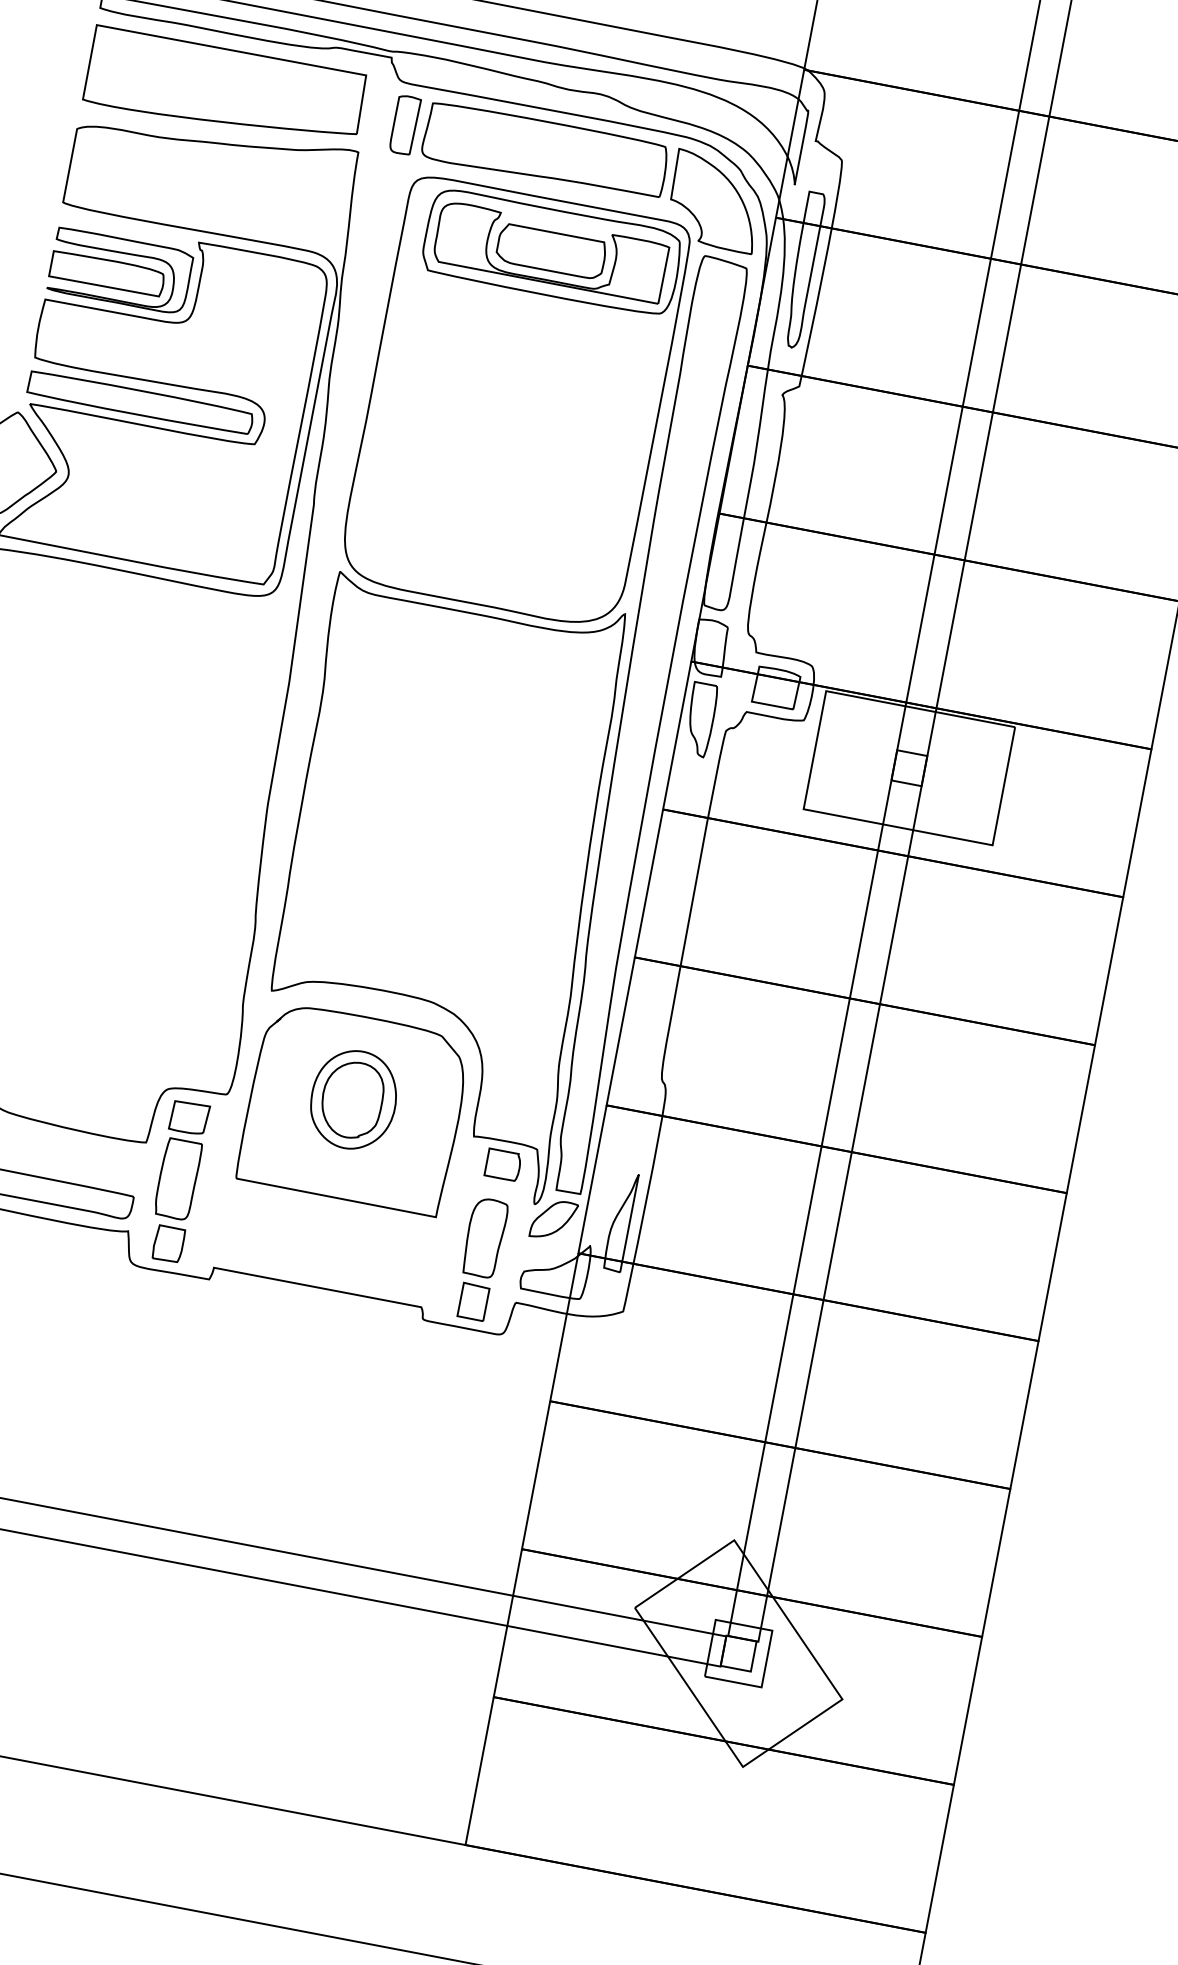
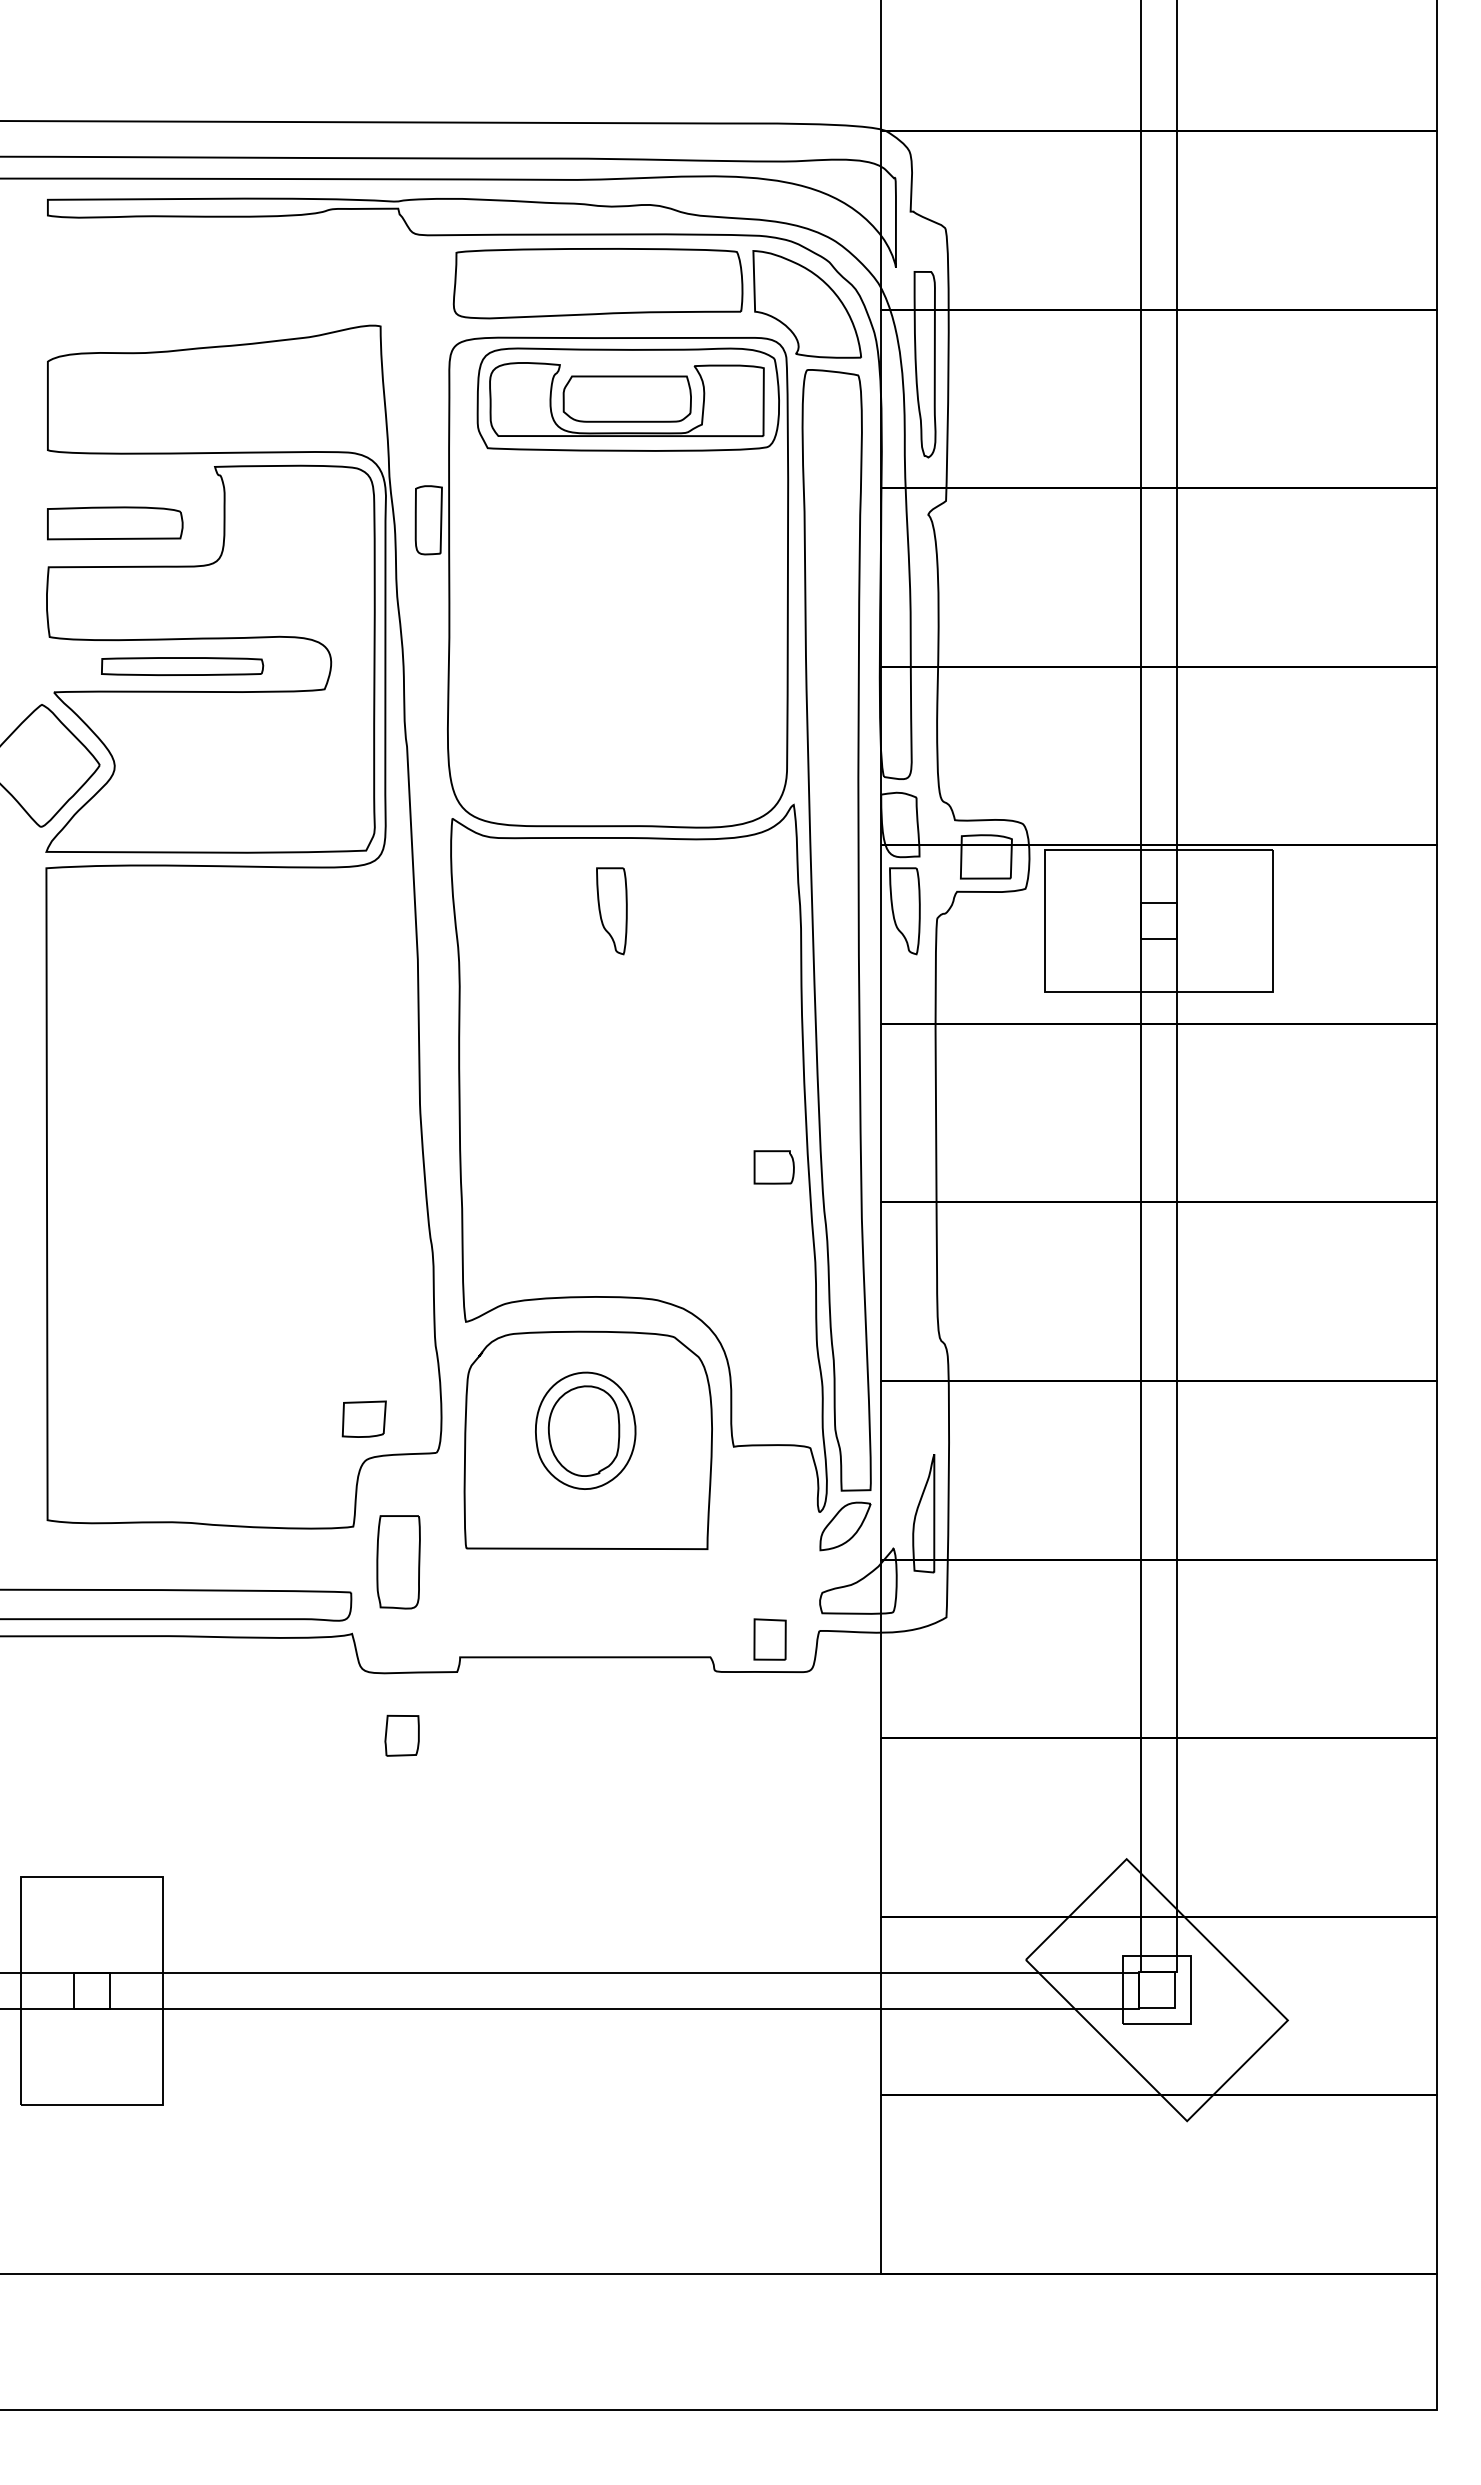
part: (224, 88) -> (210, 281), removed
part: (404, 125) -> (428, 520), moved
part: (123, 253) -> (129, 496), removed
part: (140, 402) -> (182, 666), size x0.6
part: (457, 673) -> (611, 911), added
part: (188, 1117) -> (363, 1418), moved
part: (502, 1164) -> (773, 1167), moved
part: (484, 1237) -> (768, 1562), removed
part: (168, 1243) -> (401, 1735), moved

